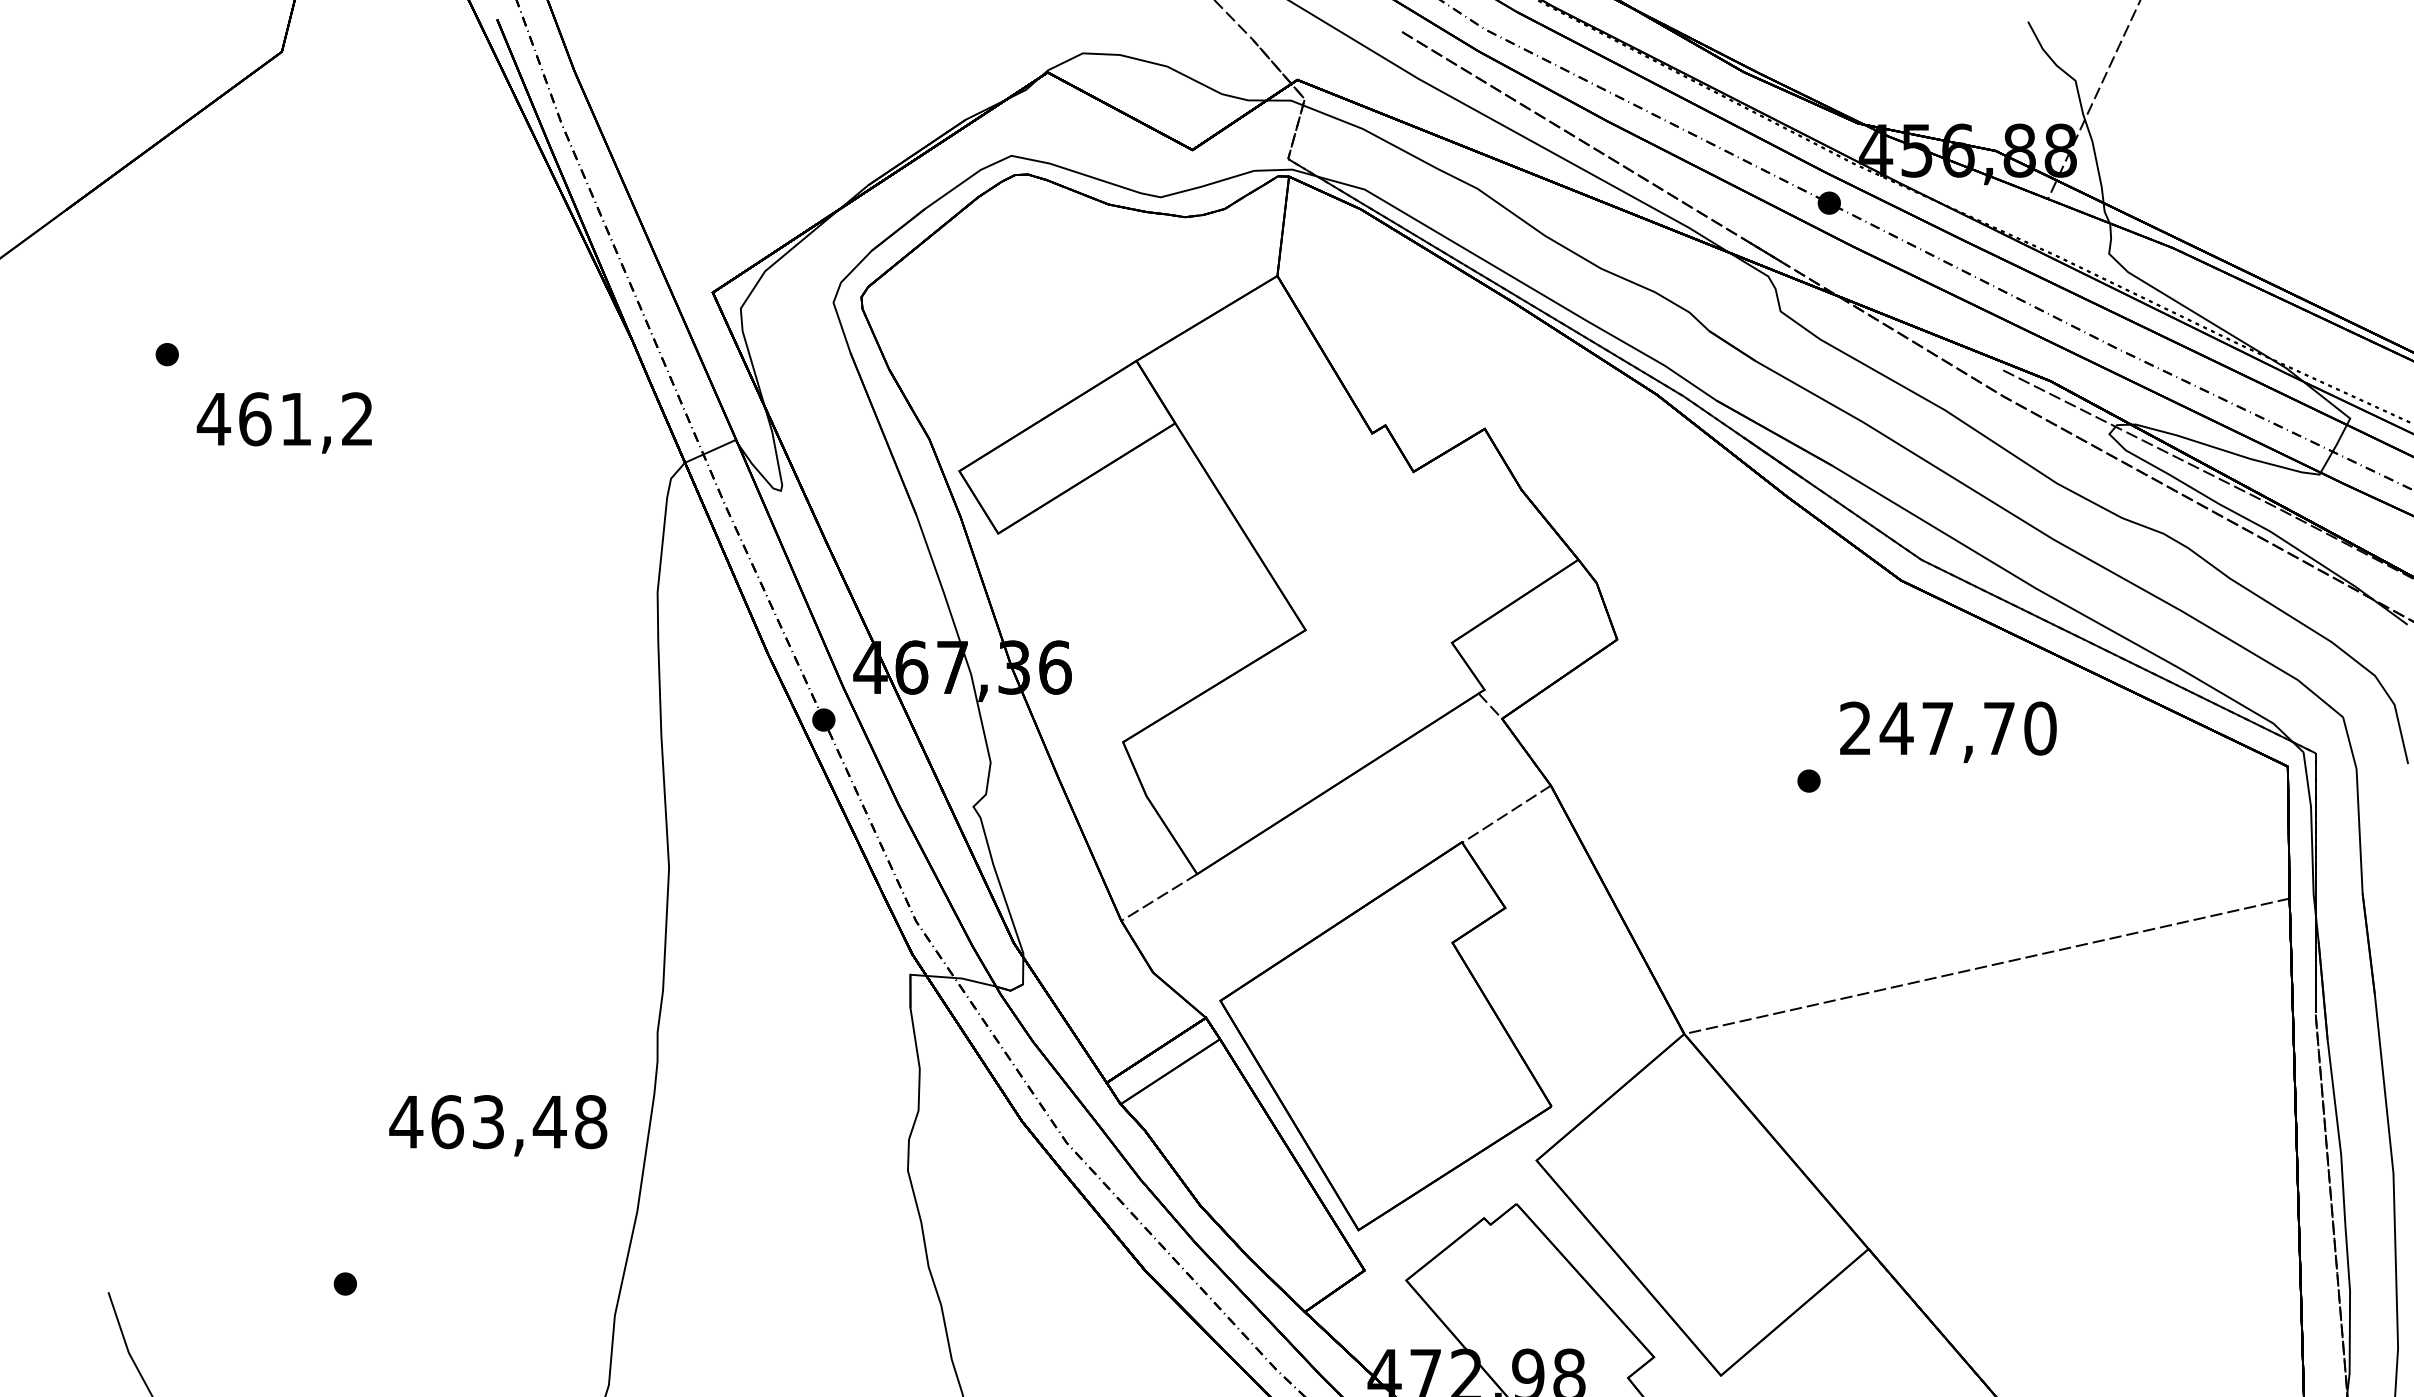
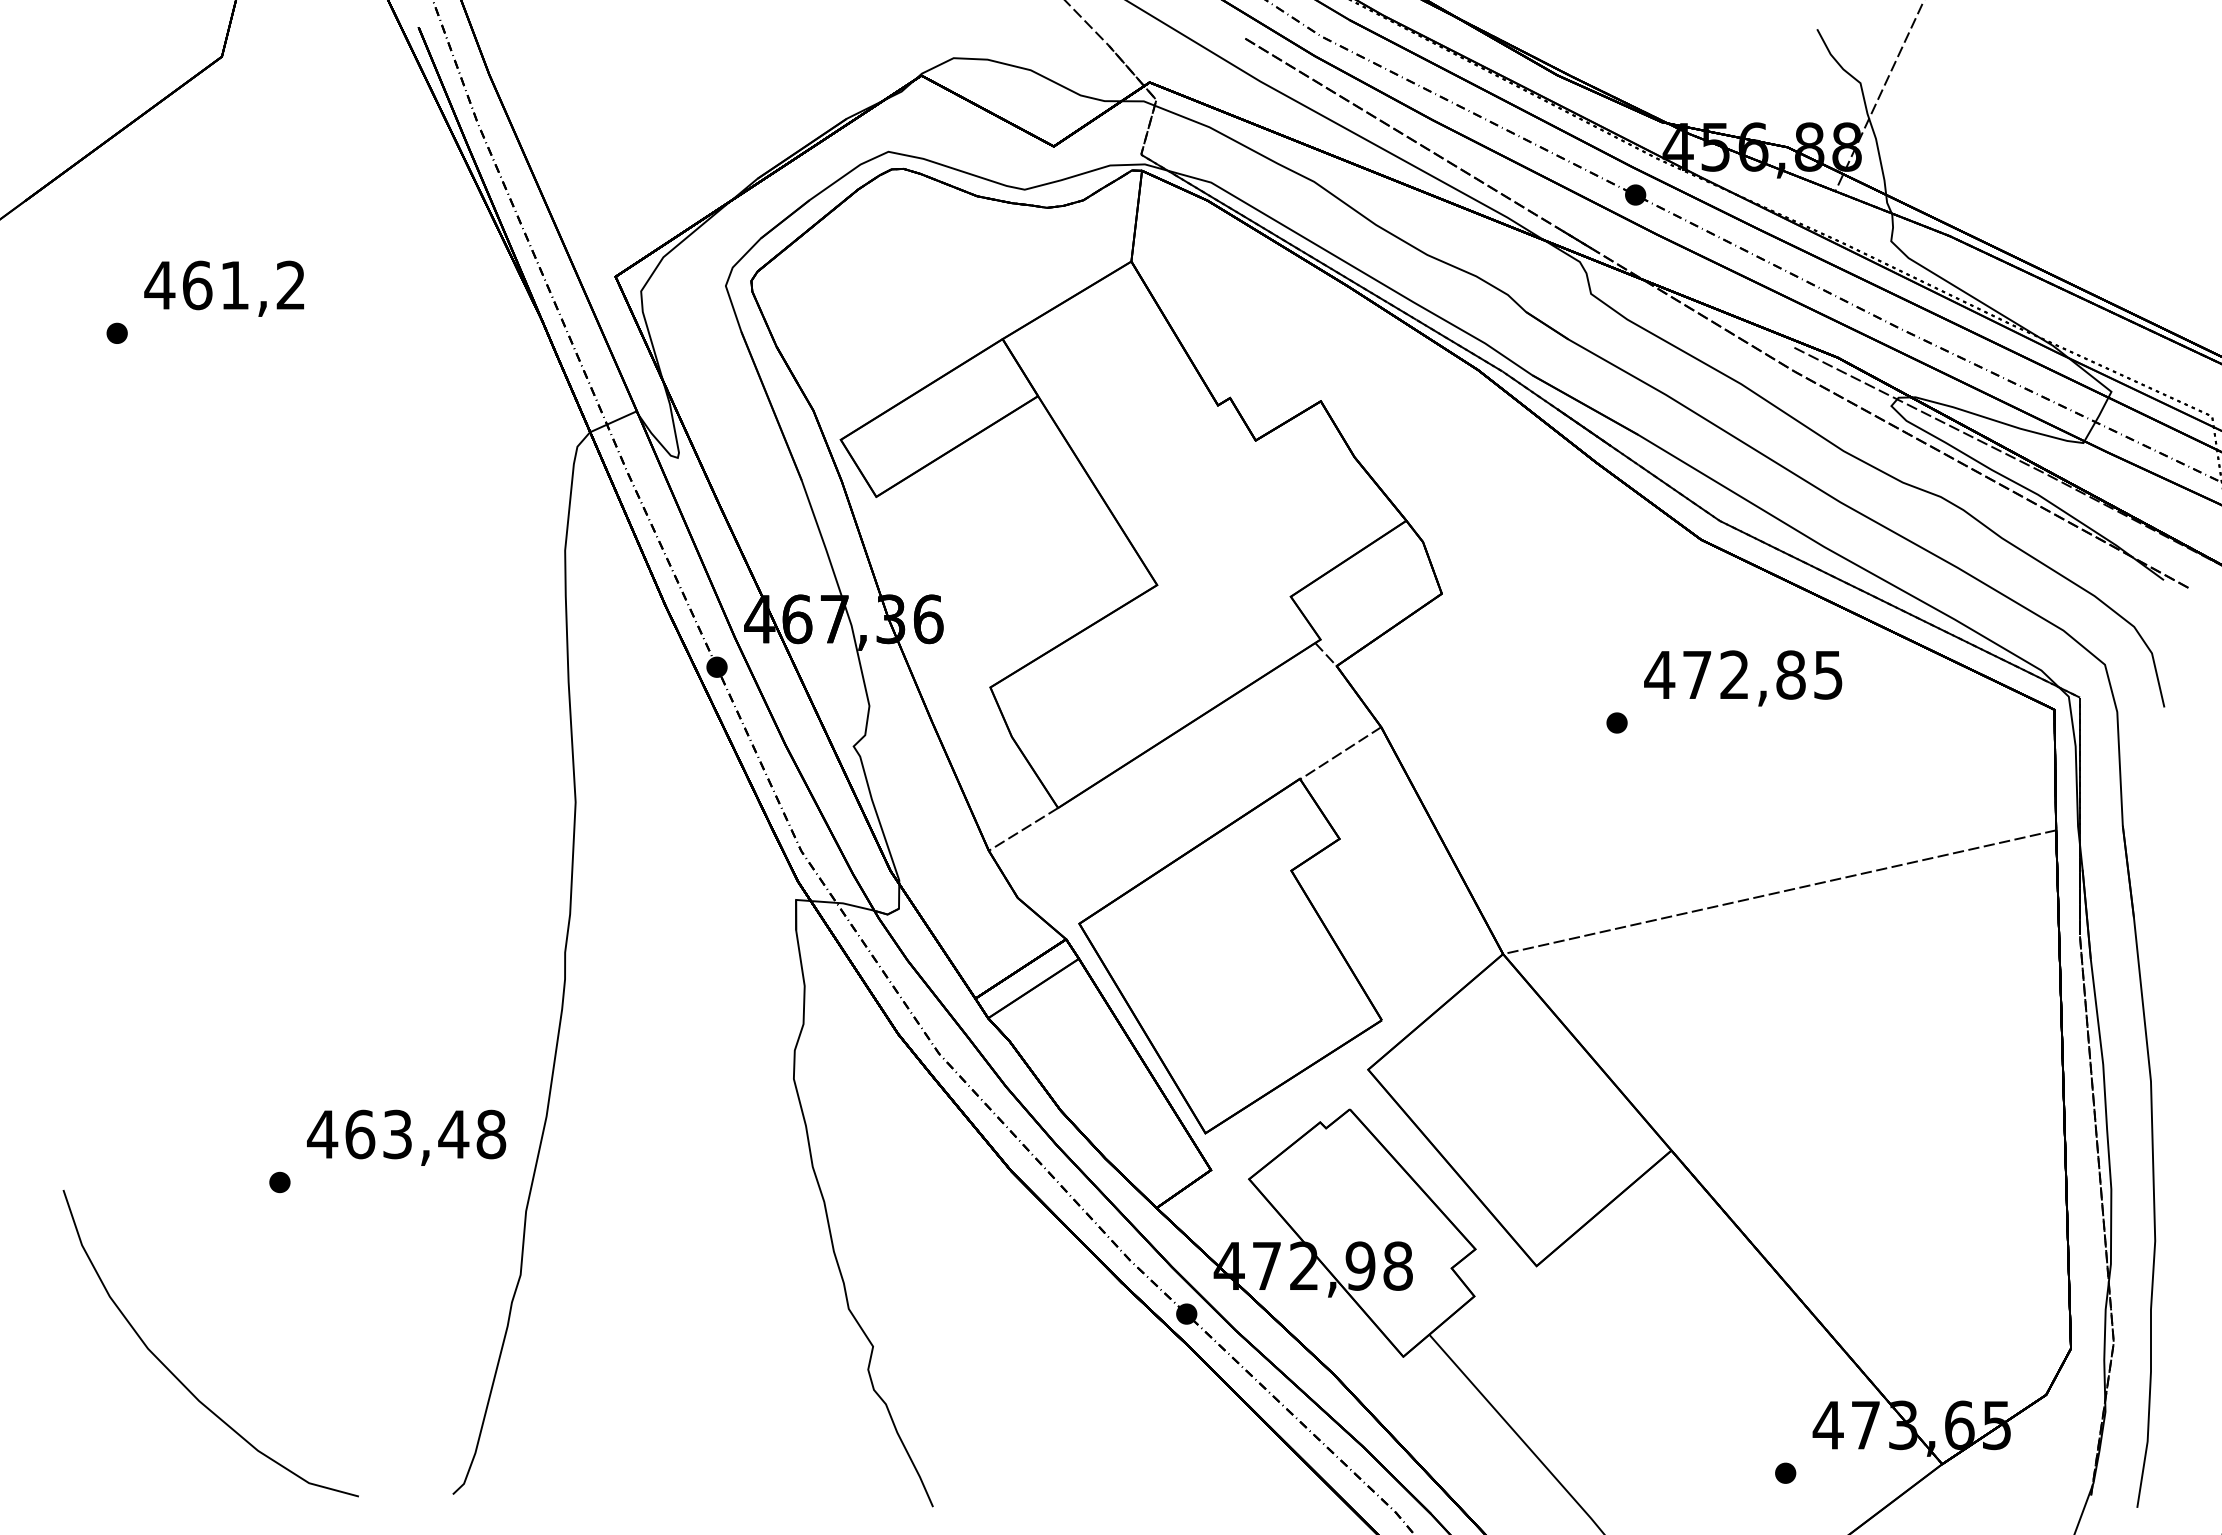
text: (283, 422) -> (223, 288), moved
text: (1947, 727) -> (1743, 674), 247,70 -> 472,85
text: (498, 1125) -> (406, 1137), moved

